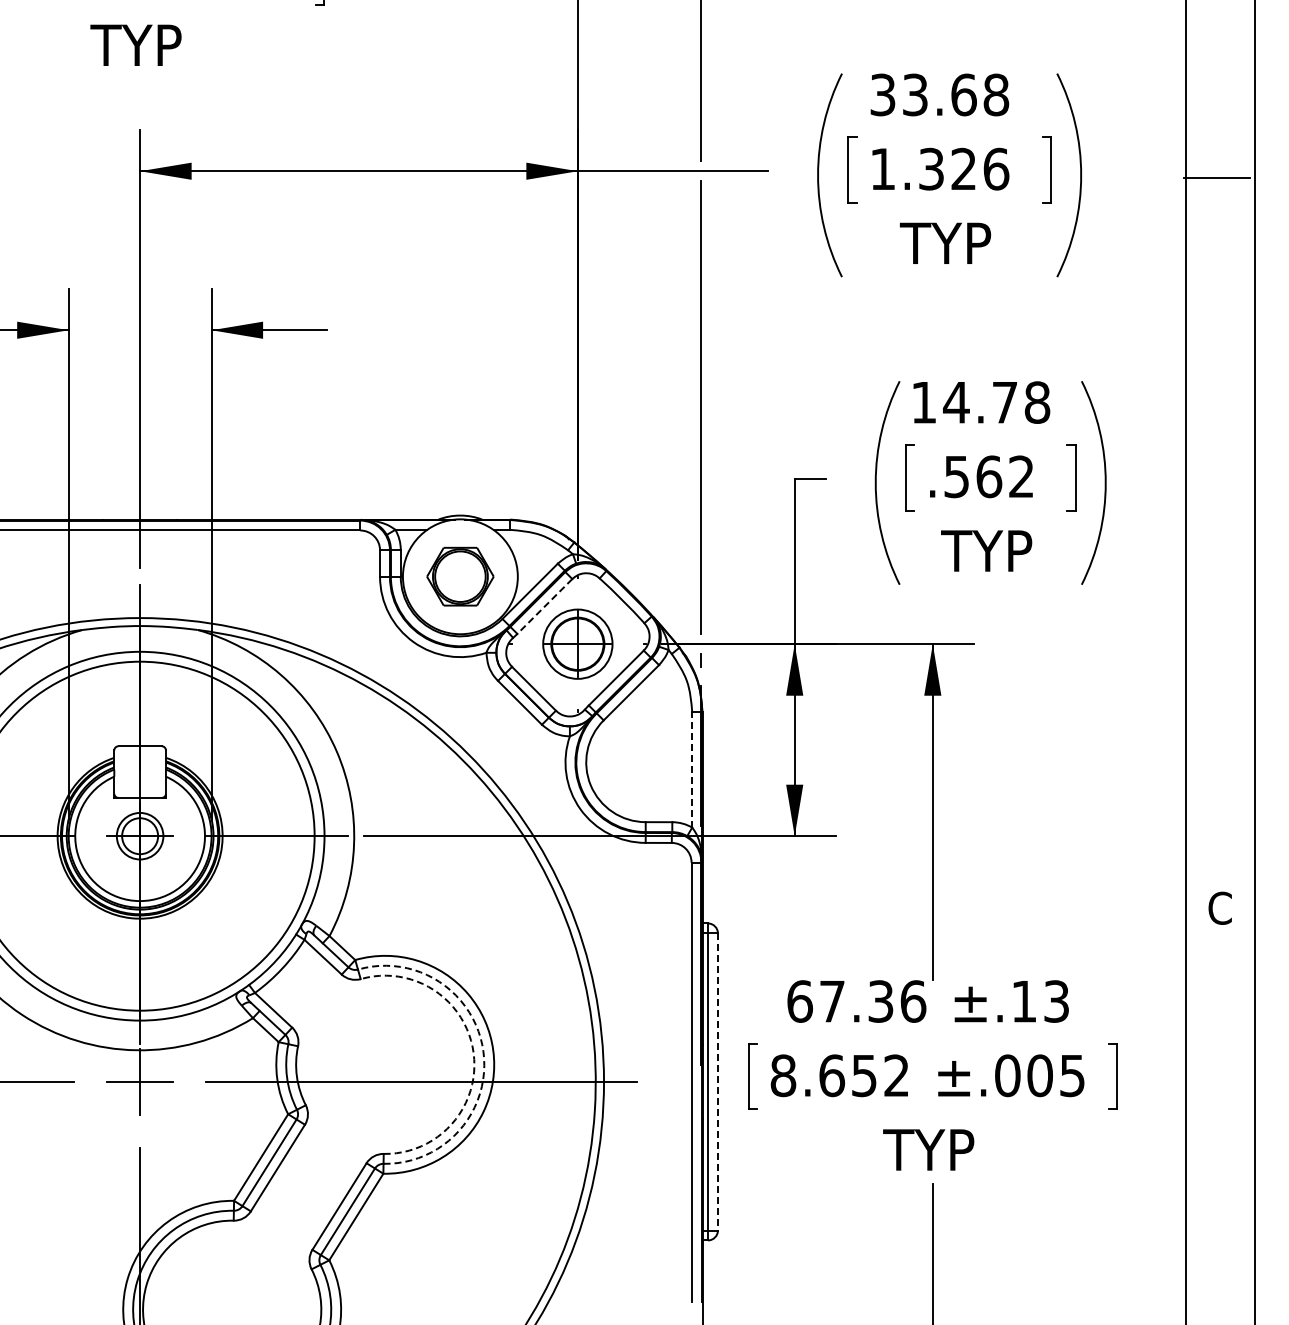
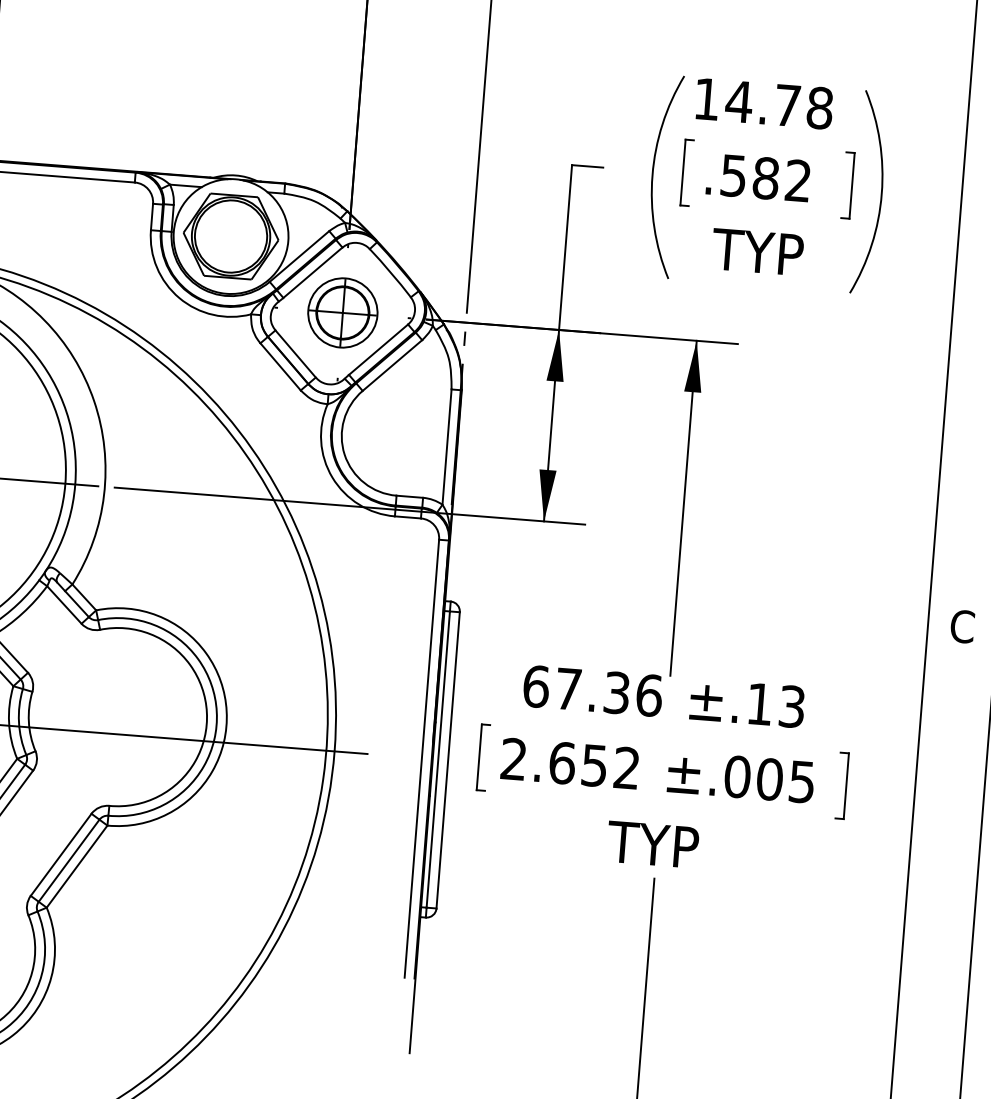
text: (989, 476) -> (766, 178), .562 -> .582
part: (460, 576) -> (231, 236), size x1.43
line: (544, 606) -> (312, 272), dashed -> solid
line: (692, 769) -> (447, 446), dashed -> solid
arc: (483, 1051) -> (216, 711), dashed -> solid
arc: (473, 1053) -> (206, 712), dashed -> solid
text: (783, 1075) -> (514, 759), 8.652 -> 2.652
line: (717, 1081) -> (447, 759), dashed -> solid

